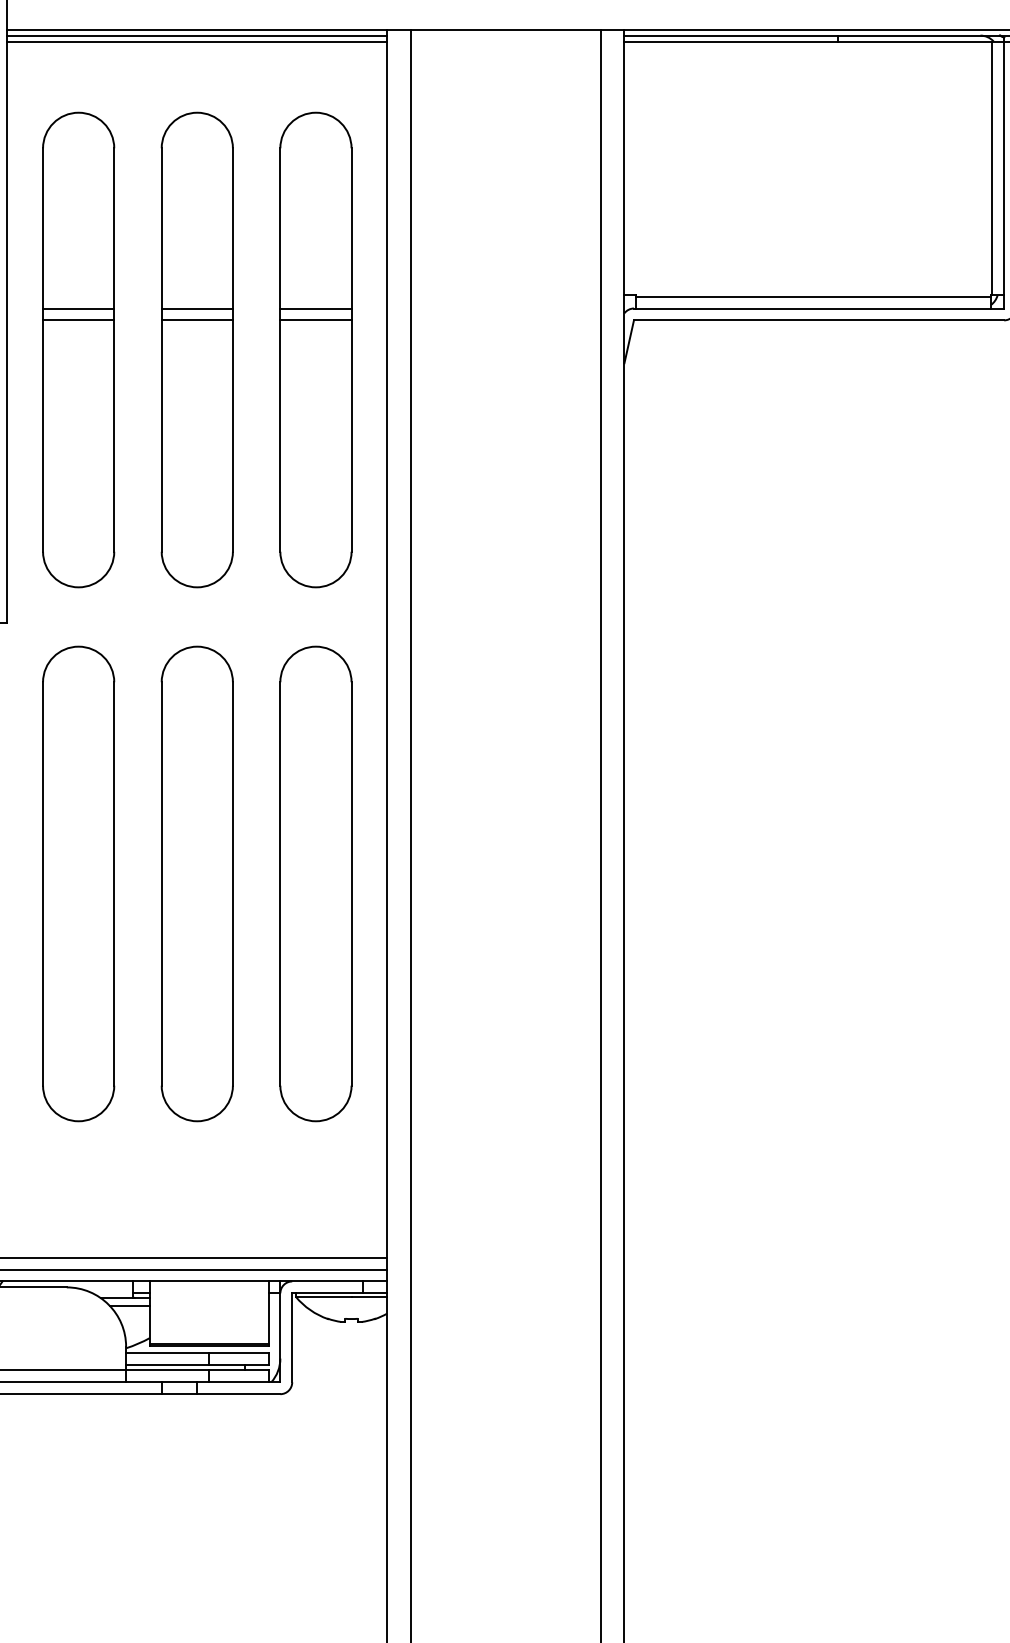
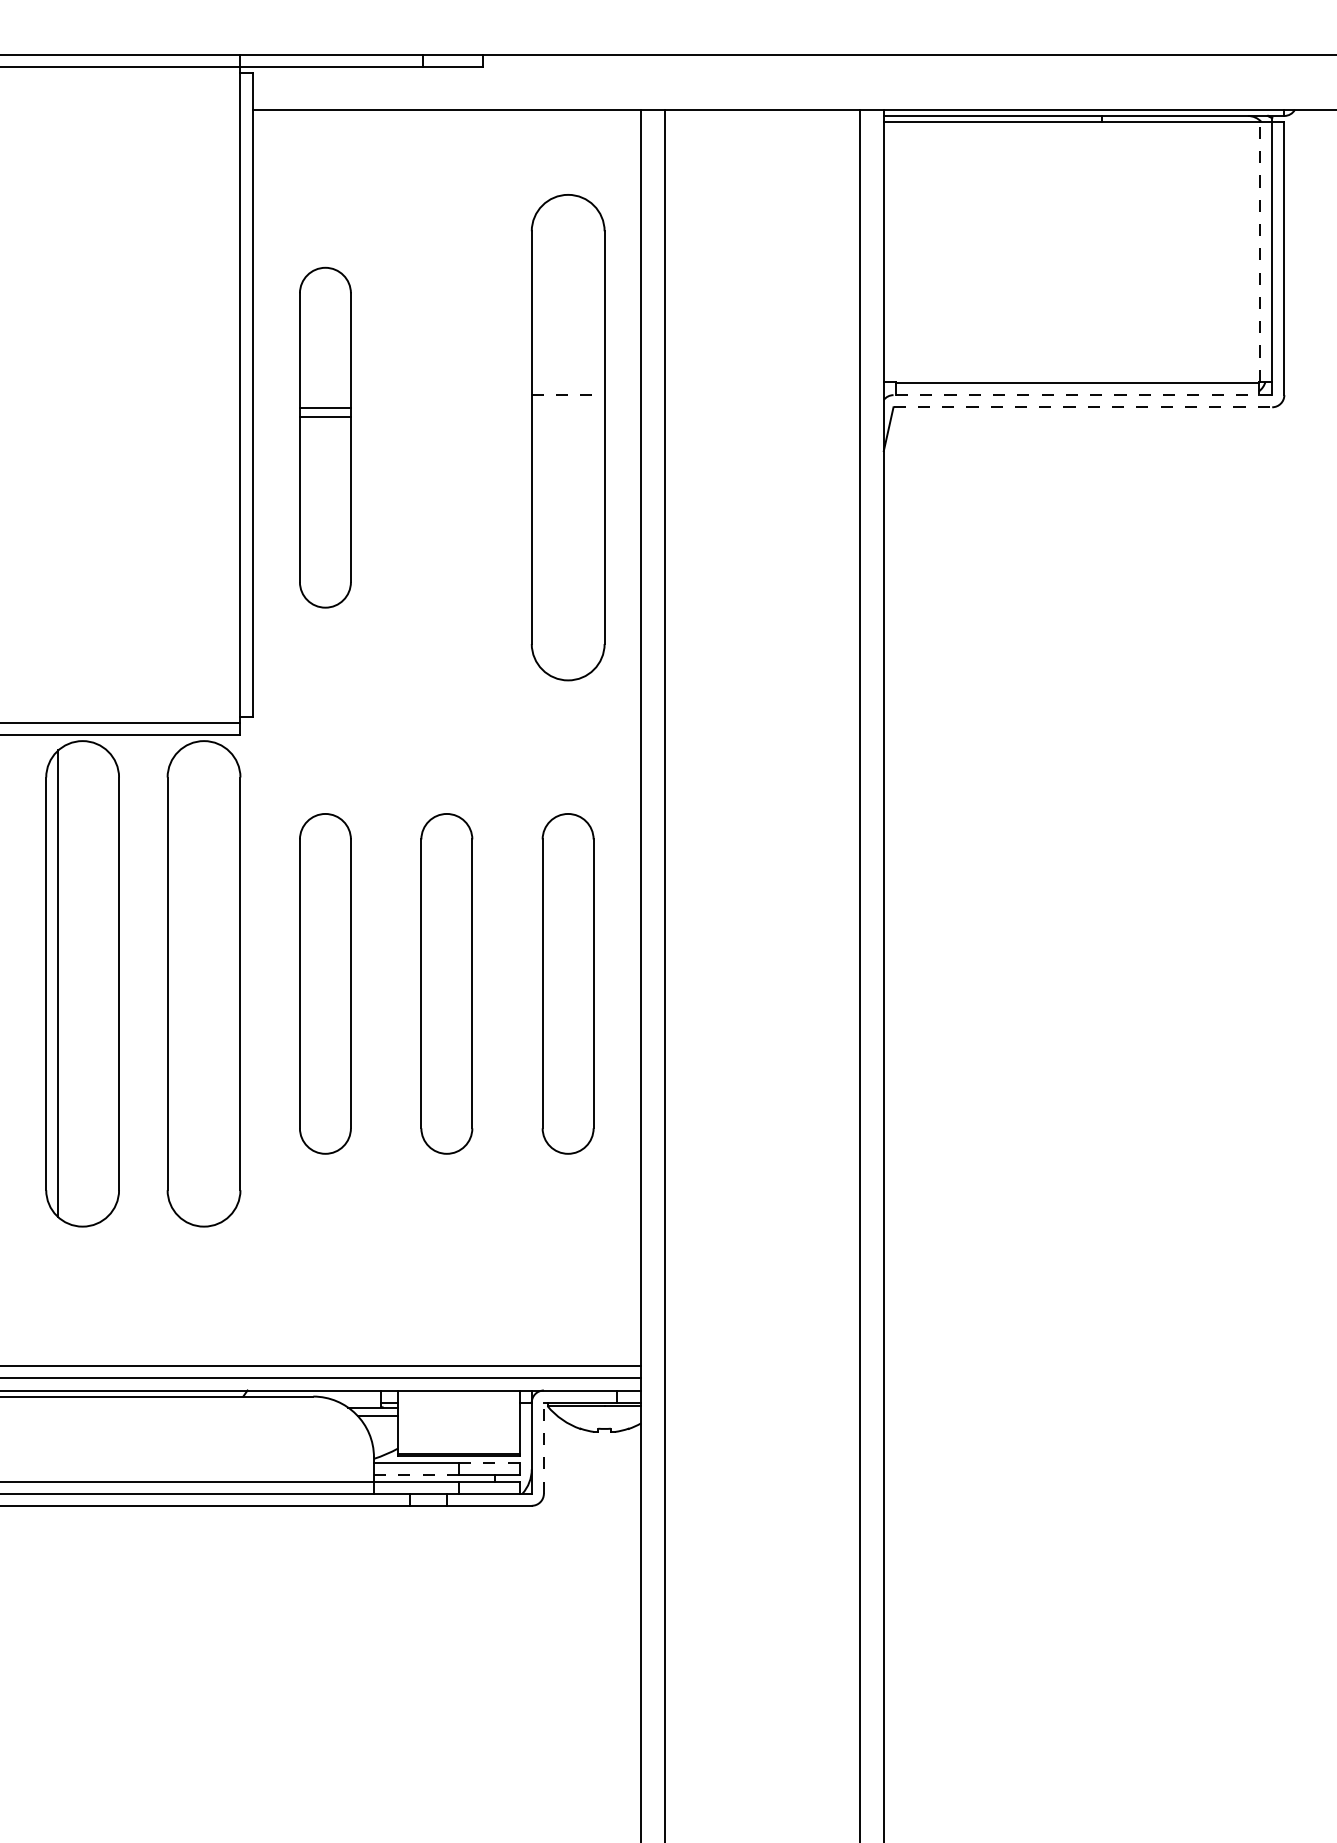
line: (197, 35) -> (446, 115), removed
line: (197, 41) -> (446, 122), removed
line: (992, 168) -> (1260, 251), solid -> dashed
line: (316, 308) -> (568, 395), solid -> dashed
line: (818, 308) -> (1082, 395), solid -> dashed
line: (315, 320) -> (567, 407), removed
line: (819, 320) -> (1083, 407), solid -> dashed
part: (78, 349) -> (325, 437), size x0.7
part: (197, 349) -> (446, 437), removed
part: (78, 883) -> (325, 983), size x0.7
part: (197, 883) -> (446, 983), size x0.7
part: (315, 883) -> (567, 983), size x0.7
line: (291, 1338) -> (543, 1448), solid -> dashed
line: (239, 1352) -> (489, 1463), solid -> dashed
line: (167, 1364) -> (416, 1475), solid -> dashed

